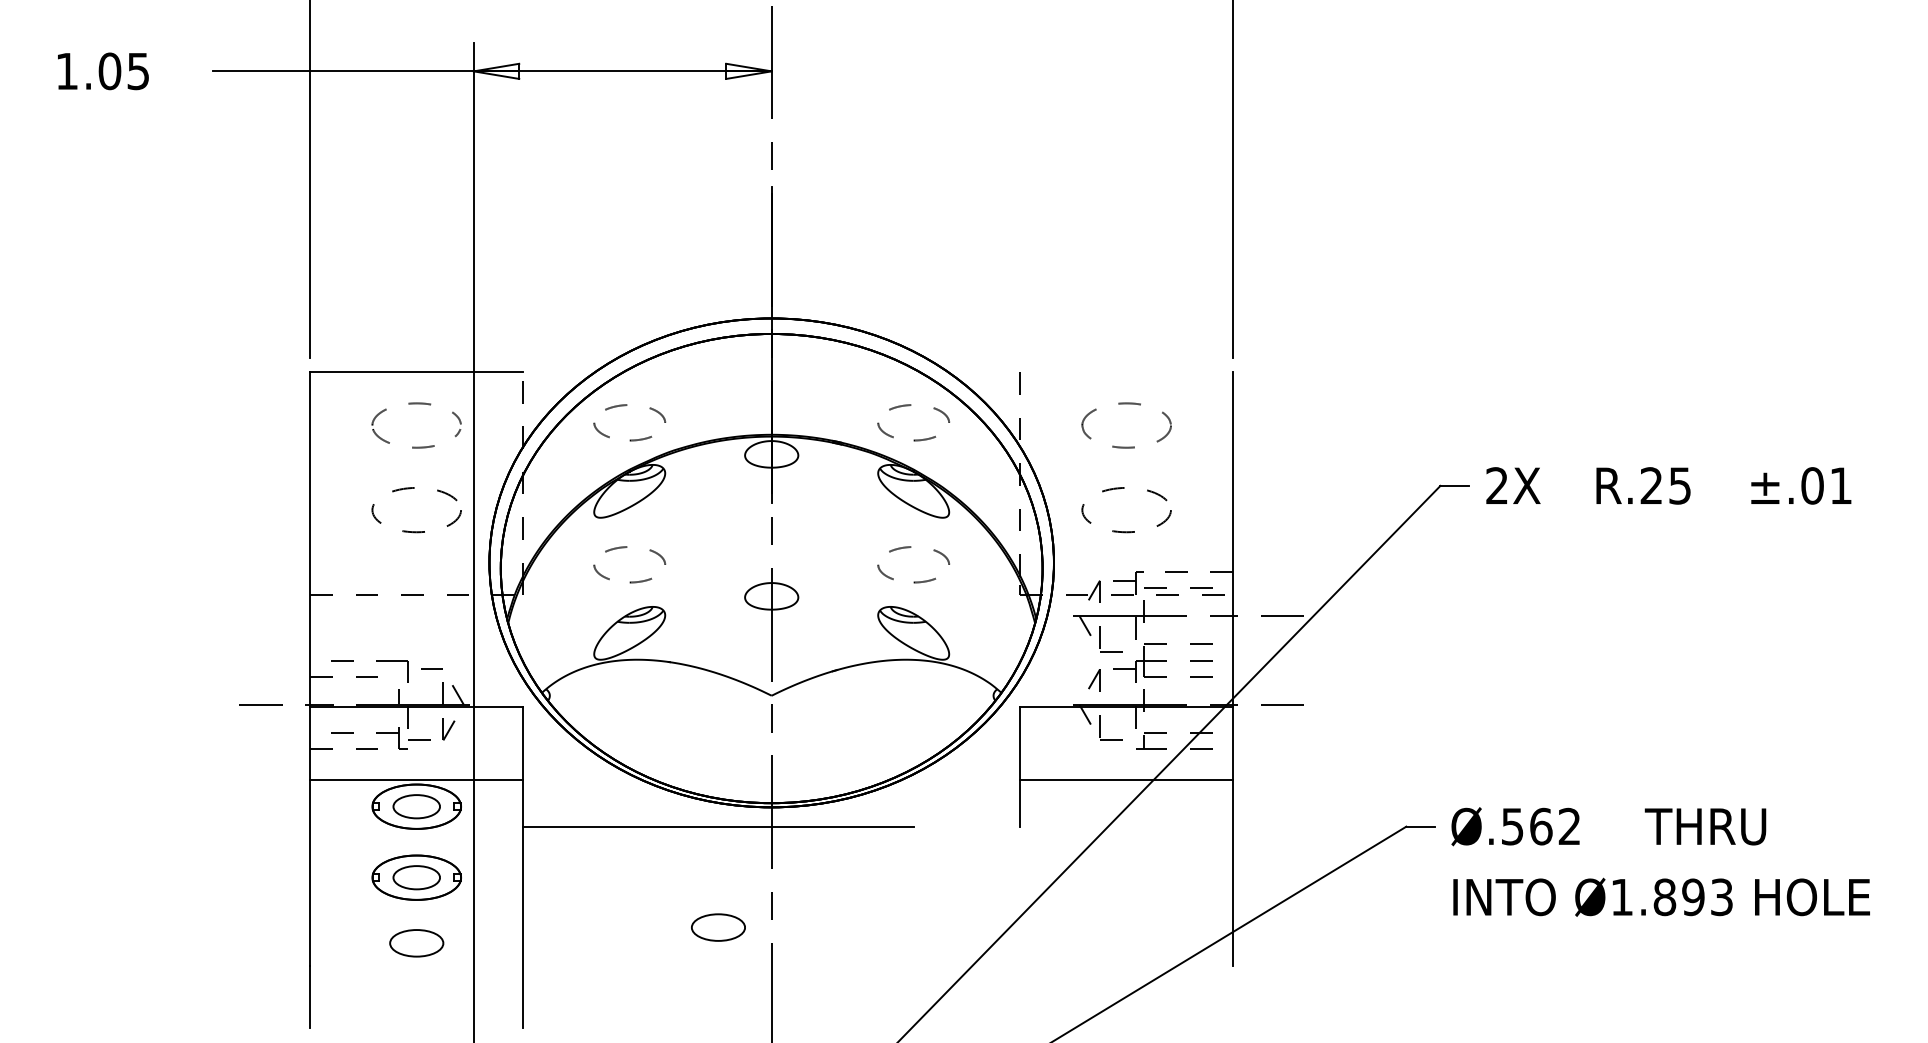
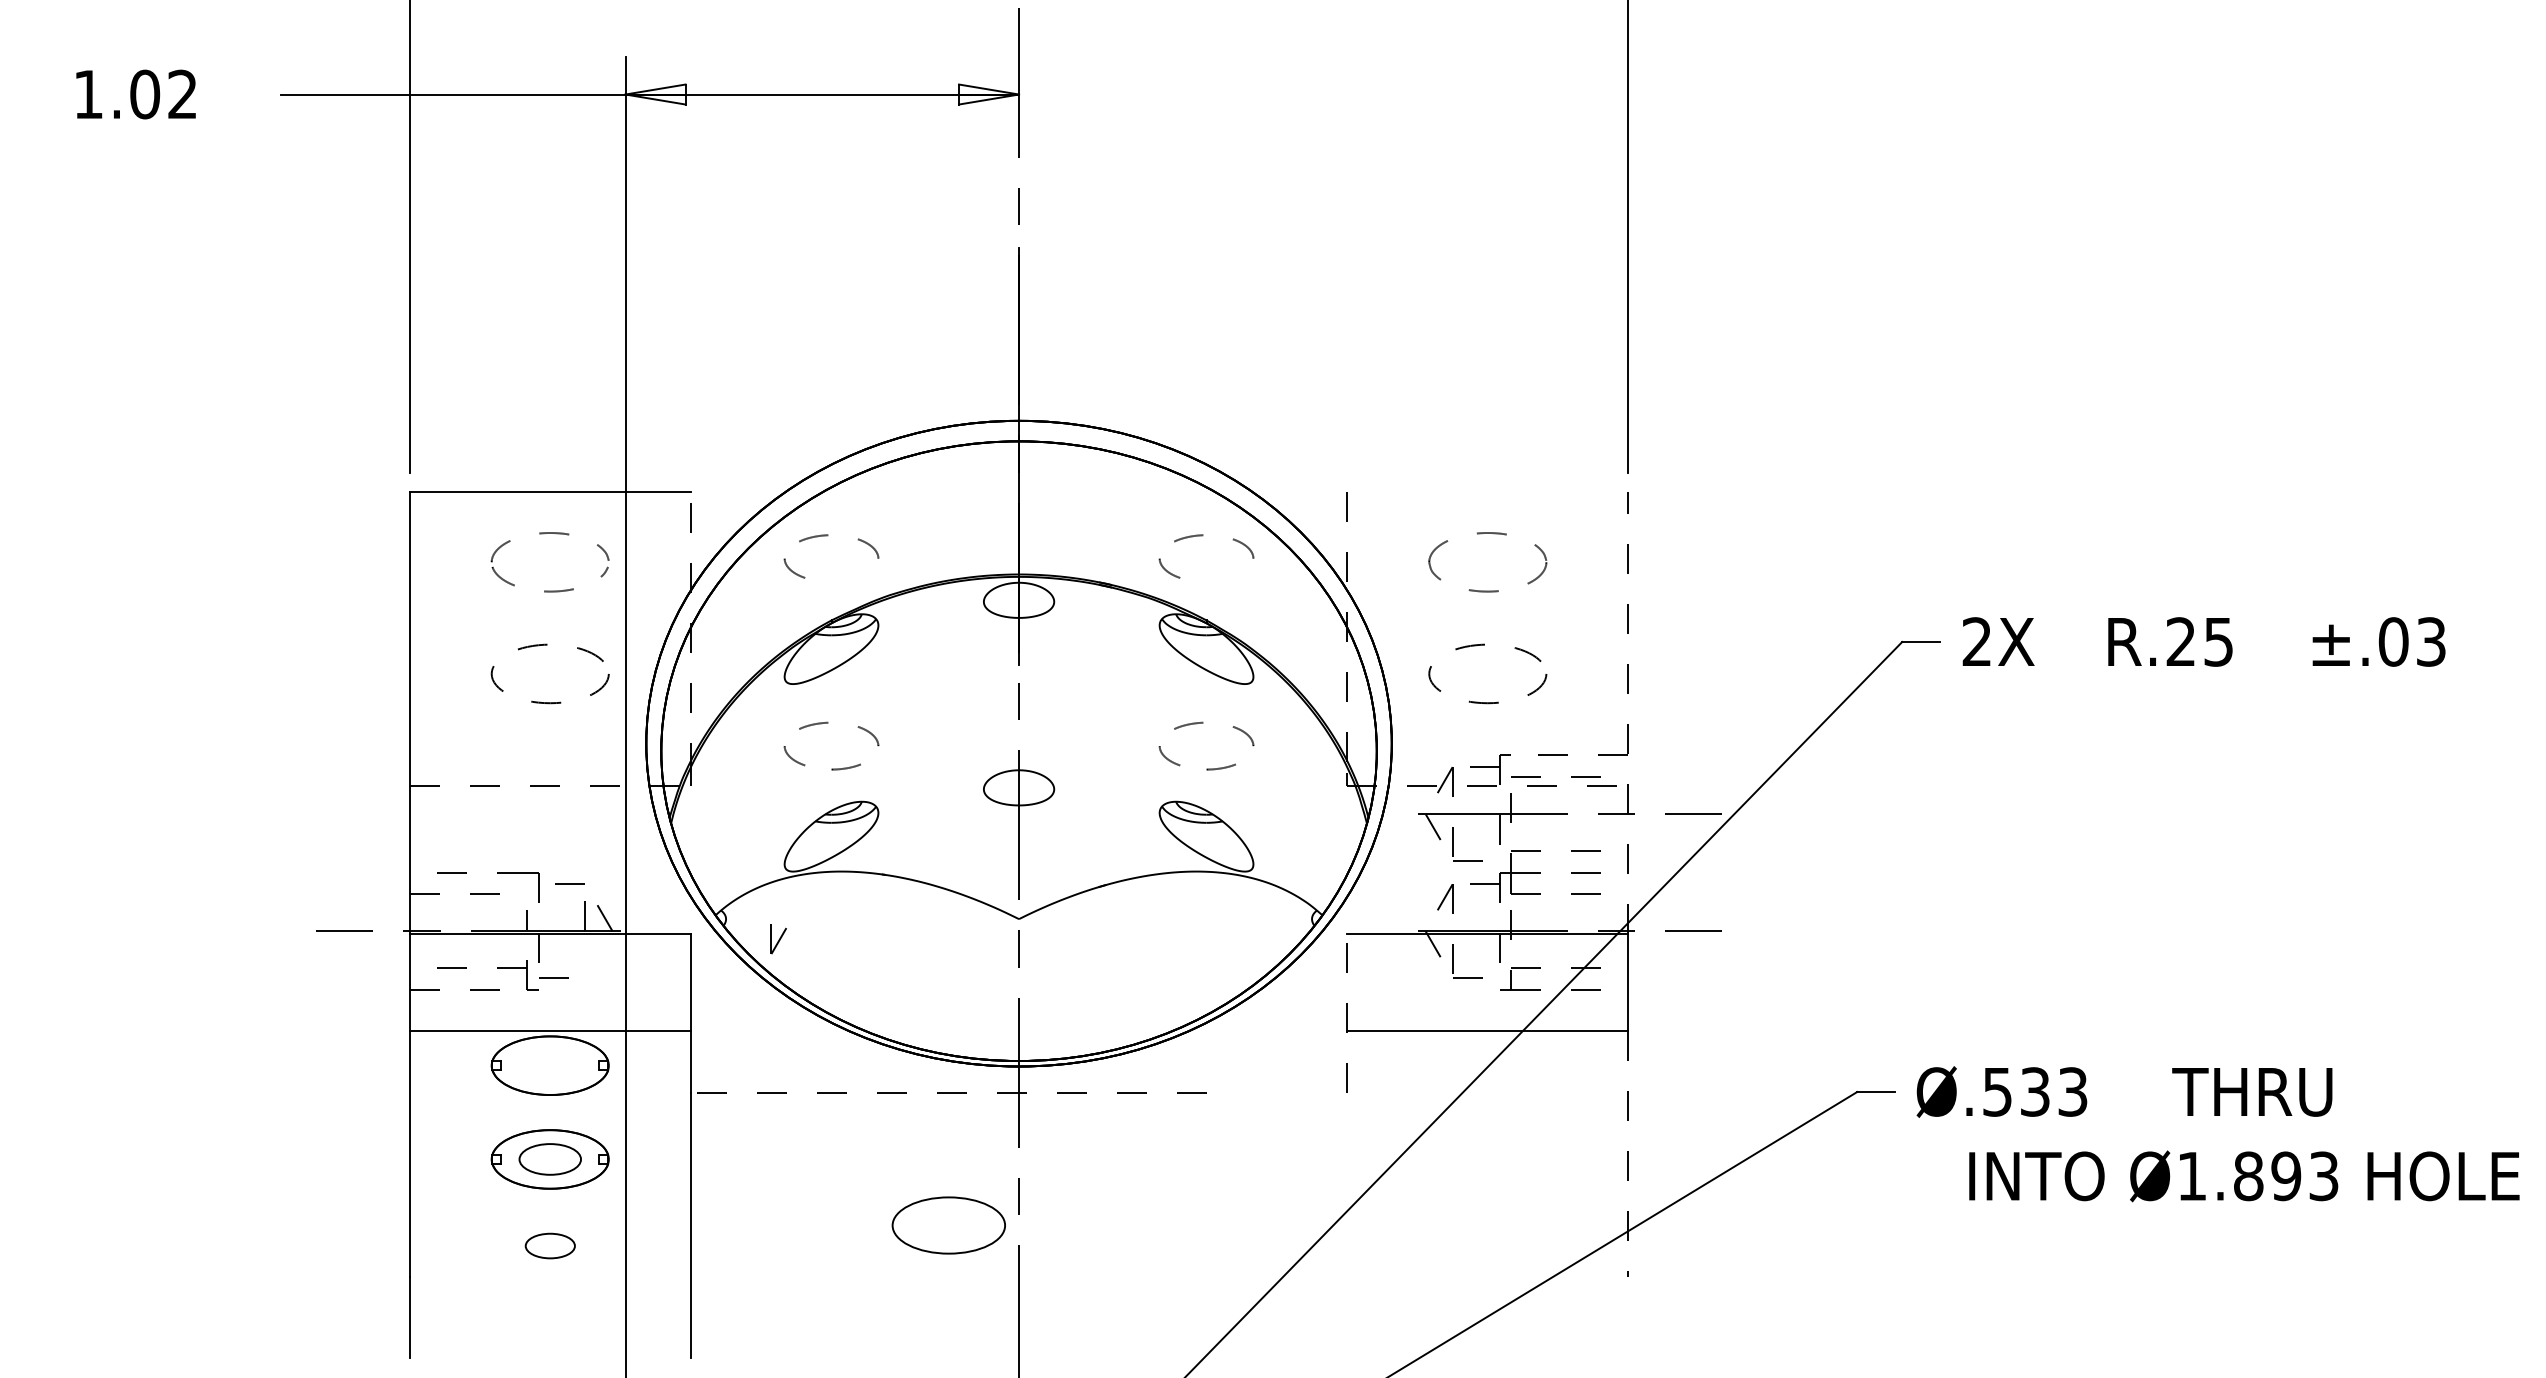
text: (138, 71) -> (182, 94), 1.05 -> 1.02
curve: (641, 438) -> (846, 579), removed
curve: (925, 438) -> (1221, 579), removed
text: (1841, 485) -> (2431, 641), ±.01 -> ±.03
line: (1233, 539) -> (1628, 712), solid -> dashed
part: (448, 729) -> (778, 939), moved
line: (1020, 767) -> (1347, 1013), solid -> dashed
part: (416, 806) -> (549, 1065), removed
text: (1554, 826) -> (2053, 1091), Ø.562 -> Ø.533
line: (718, 827) -> (948, 1092), solid -> dashed
line: (1233, 873) -> (1628, 1154), solid -> dashed
text: (1661, 897) -> (2244, 1176), moved
part: (718, 926) -> (948, 1224), size x1.6
part: (416, 942) -> (550, 1245), size x0.7

